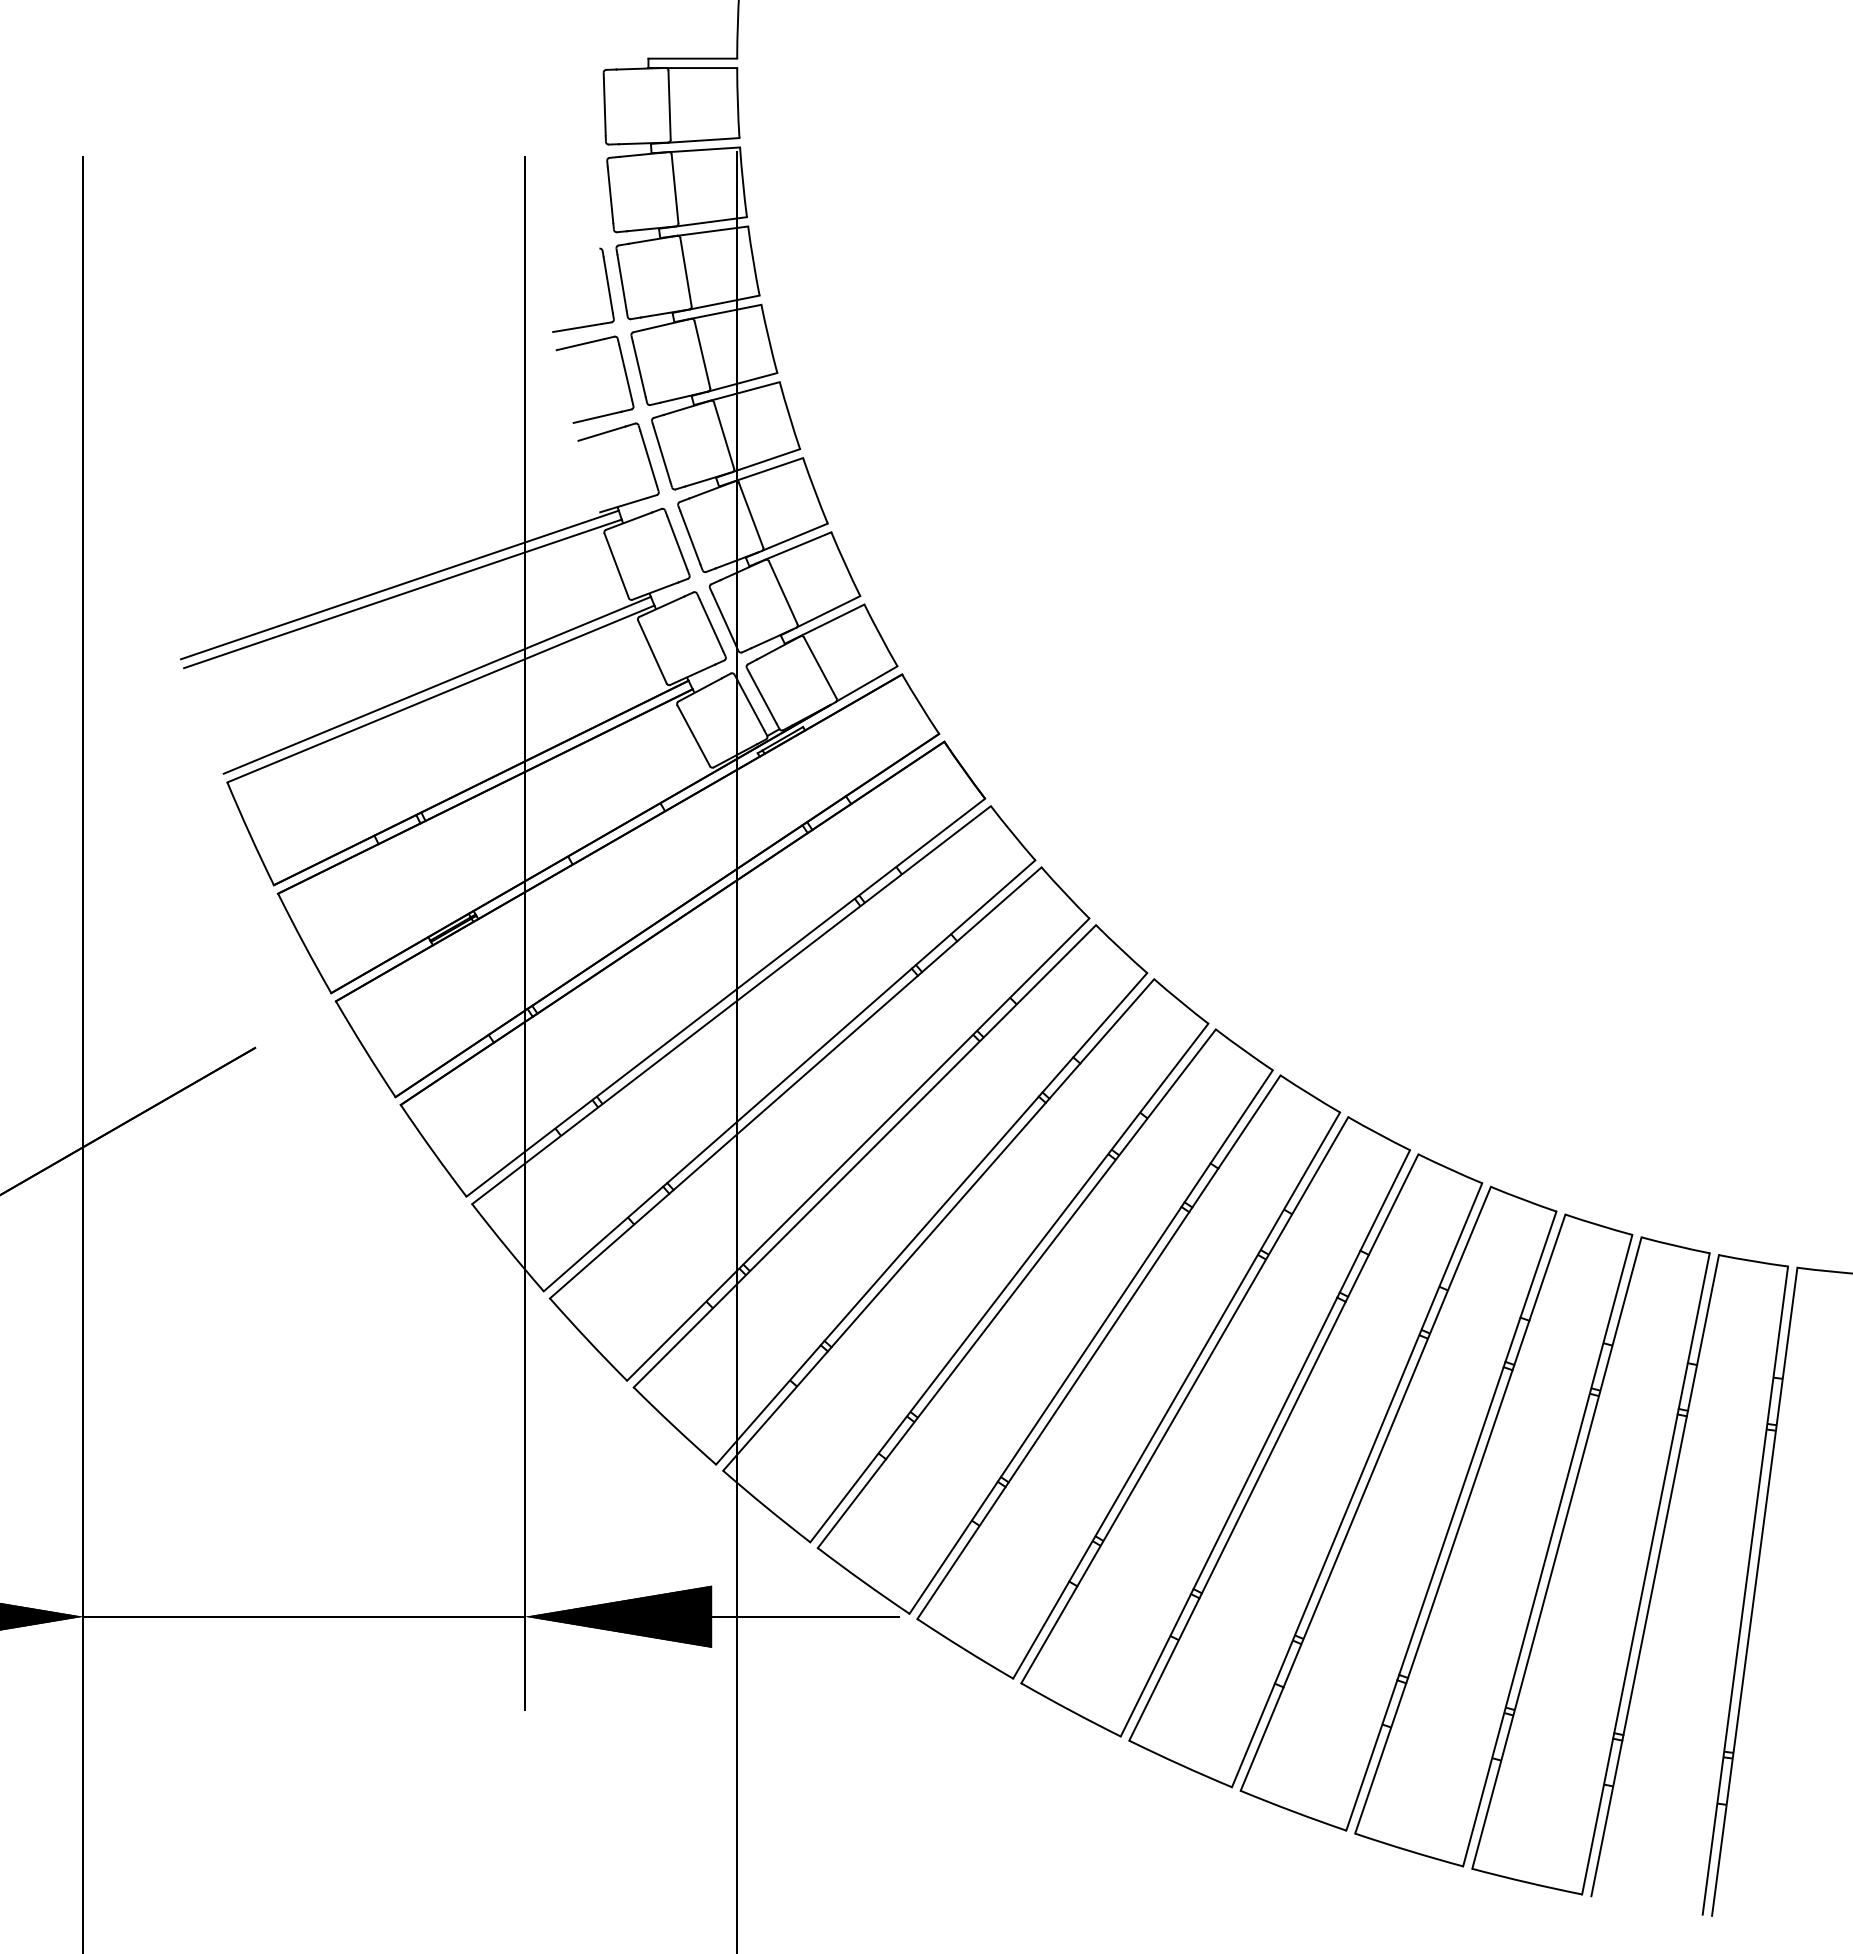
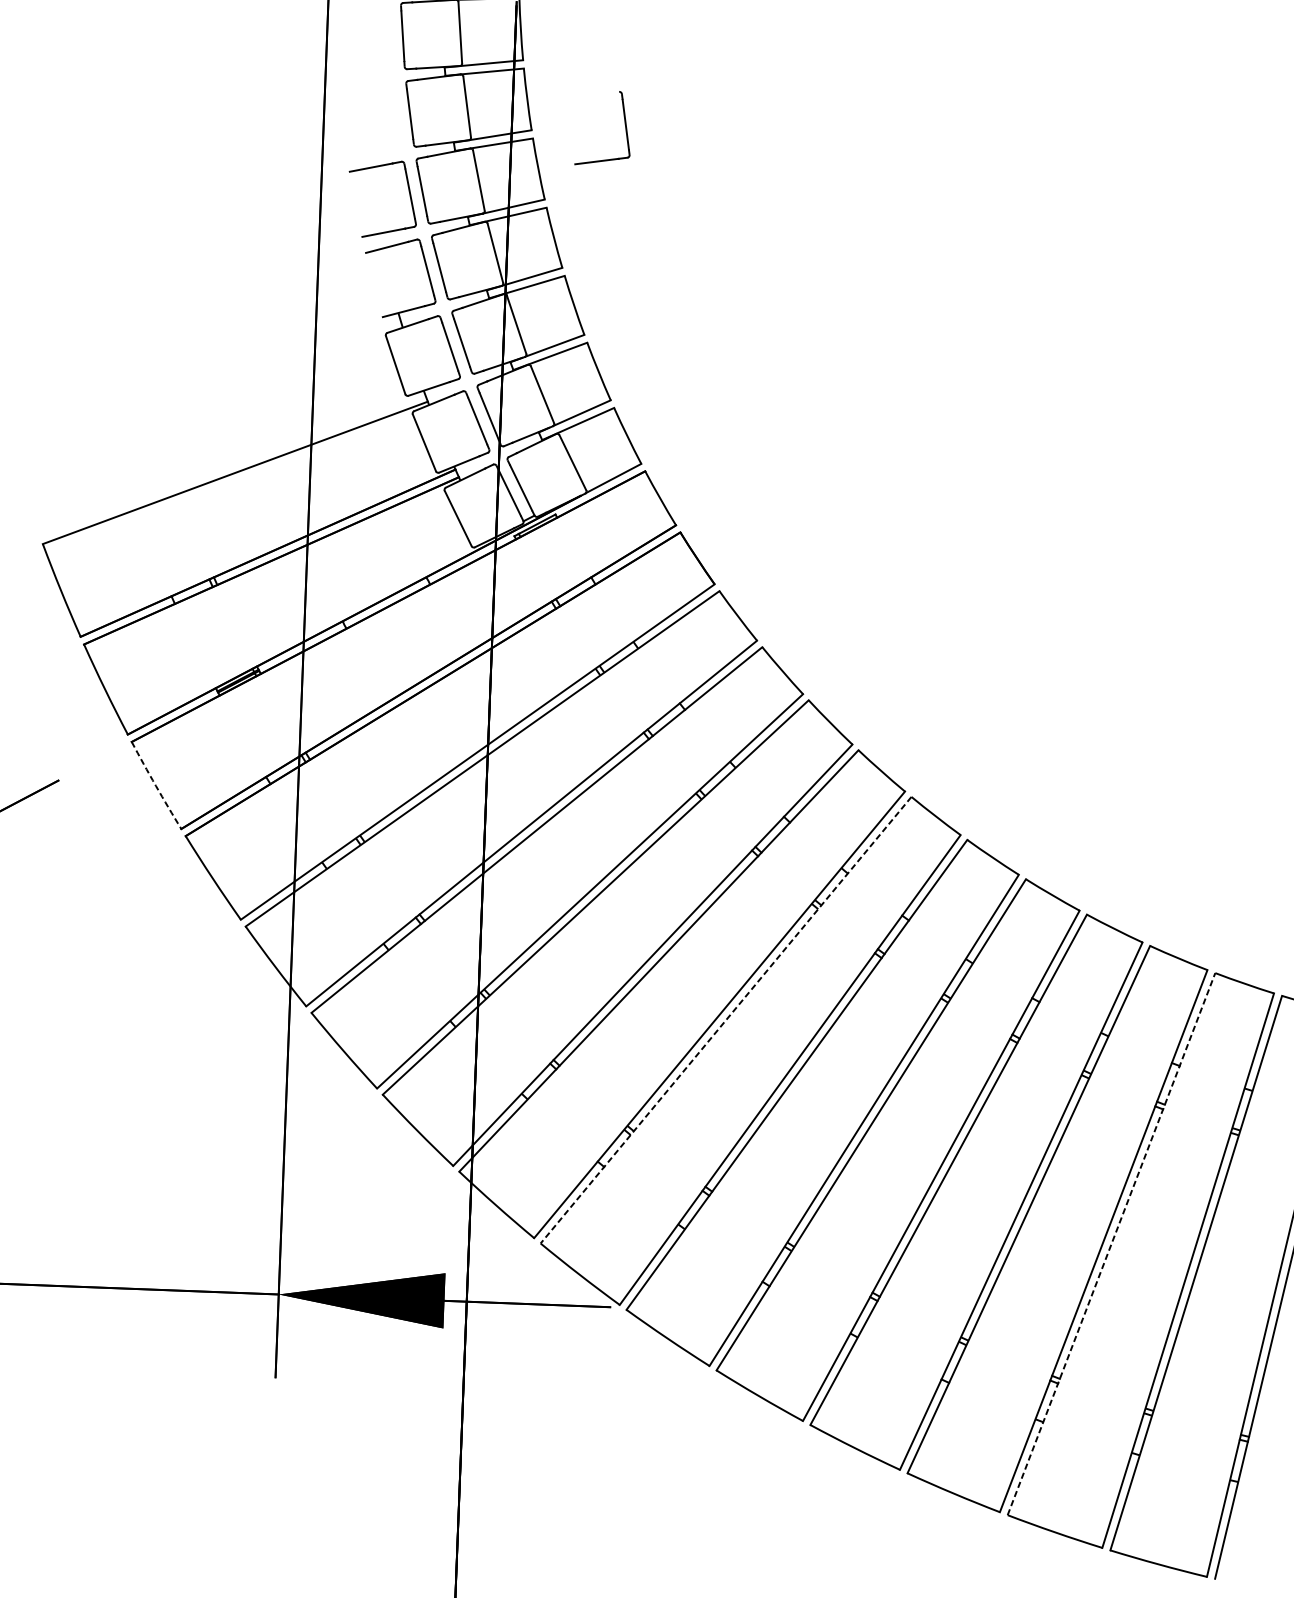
part: (607, 288) -> (624, 127), moved
line: (399, 584) -> (202, 374), removed
line: (402, 593) -> (204, 382), removed
line: (436, 684) -> (231, 464), removed
arc: (365, 1049) -> (156, 785), solid -> dashed
line: (1016, 1288) -> (725, 1019), solid -> dashed
line: (1460, 1524) -> (1111, 1244), solid -> dashed

